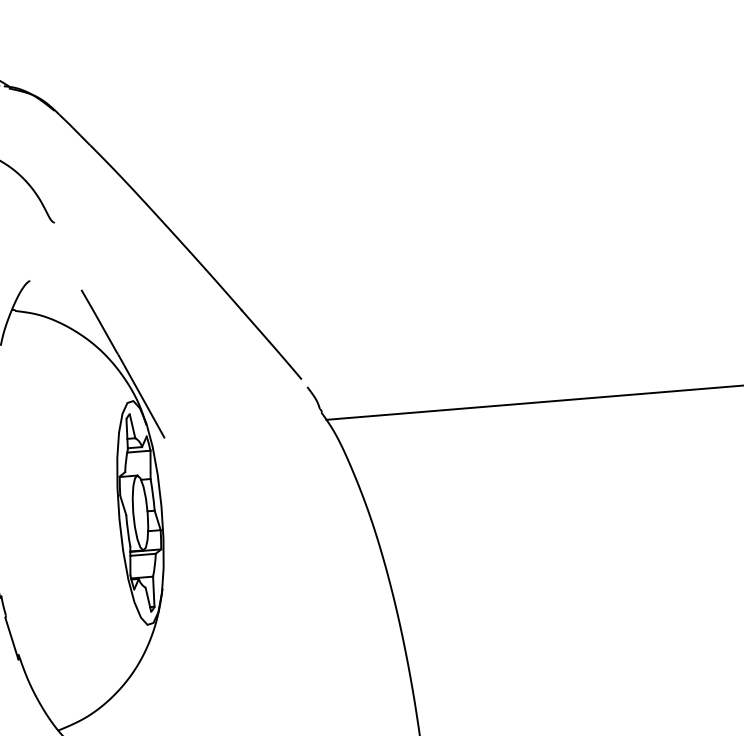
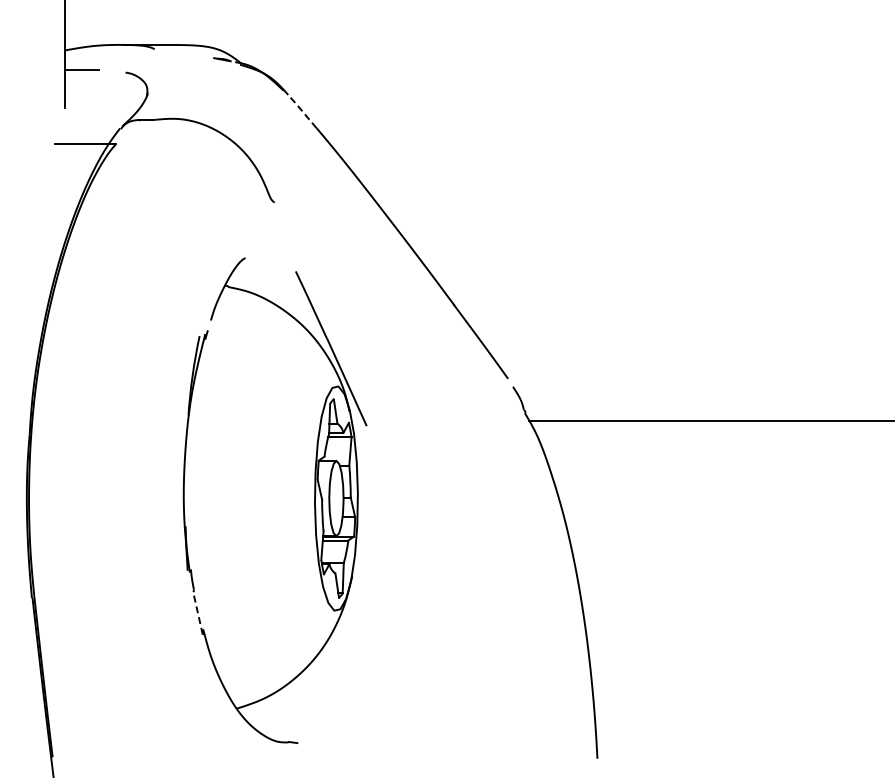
line: (73, 129) -> (301, 110), solid -> dashed
line: (12, 638) -> (198, 613), solid -> dashed

